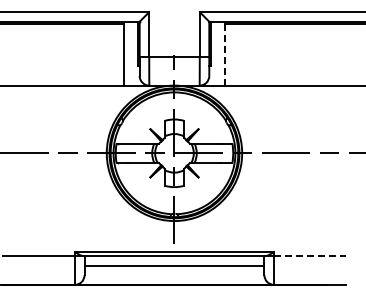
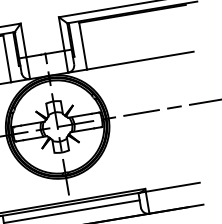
line: (224, 54) -> (82, 46), dashed -> solid
line: (309, 255) -> (172, 187), dashed -> solid

